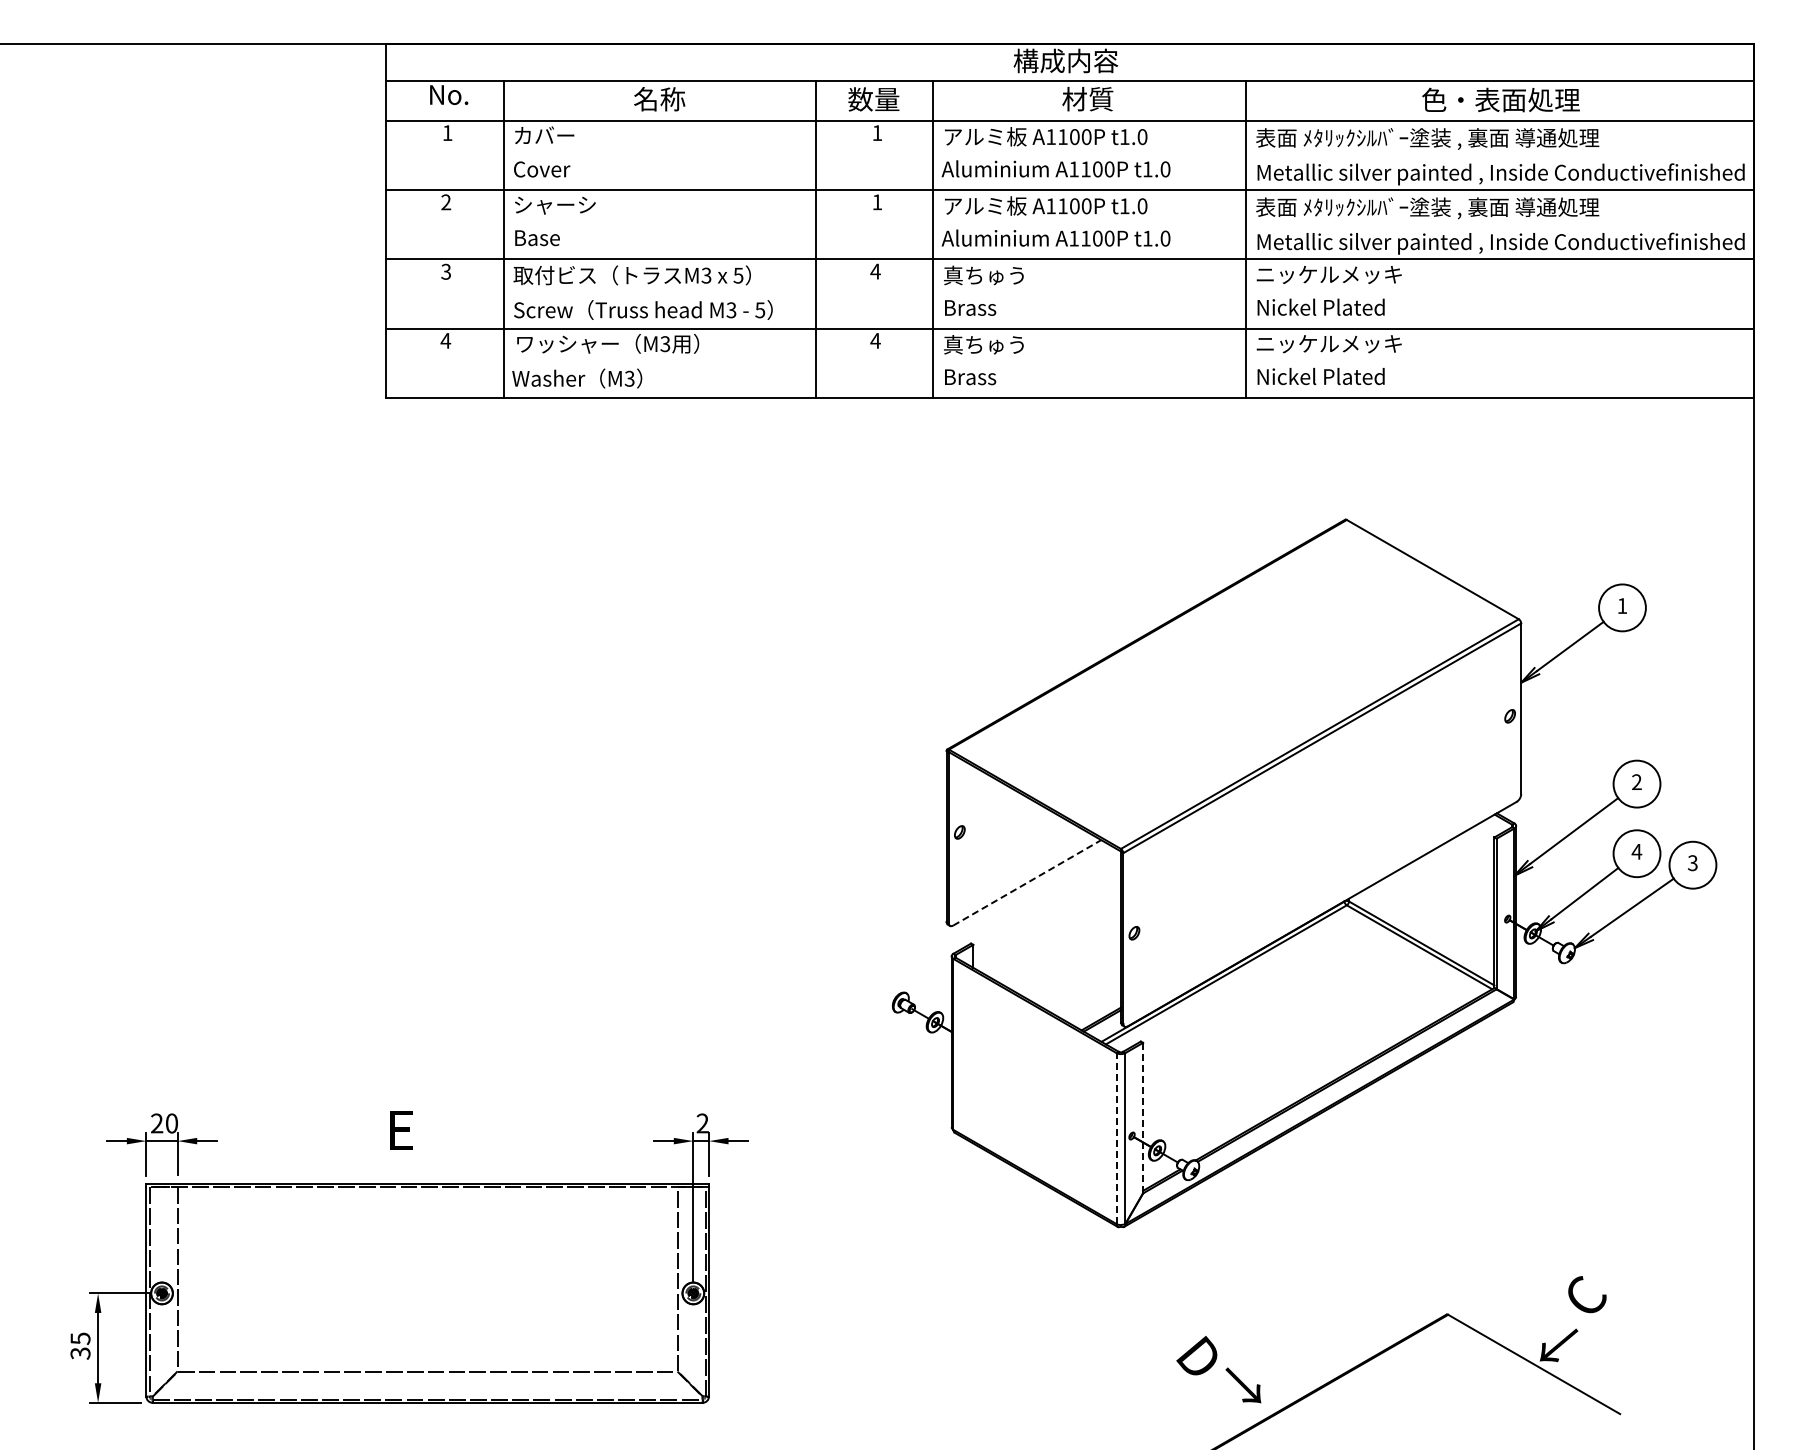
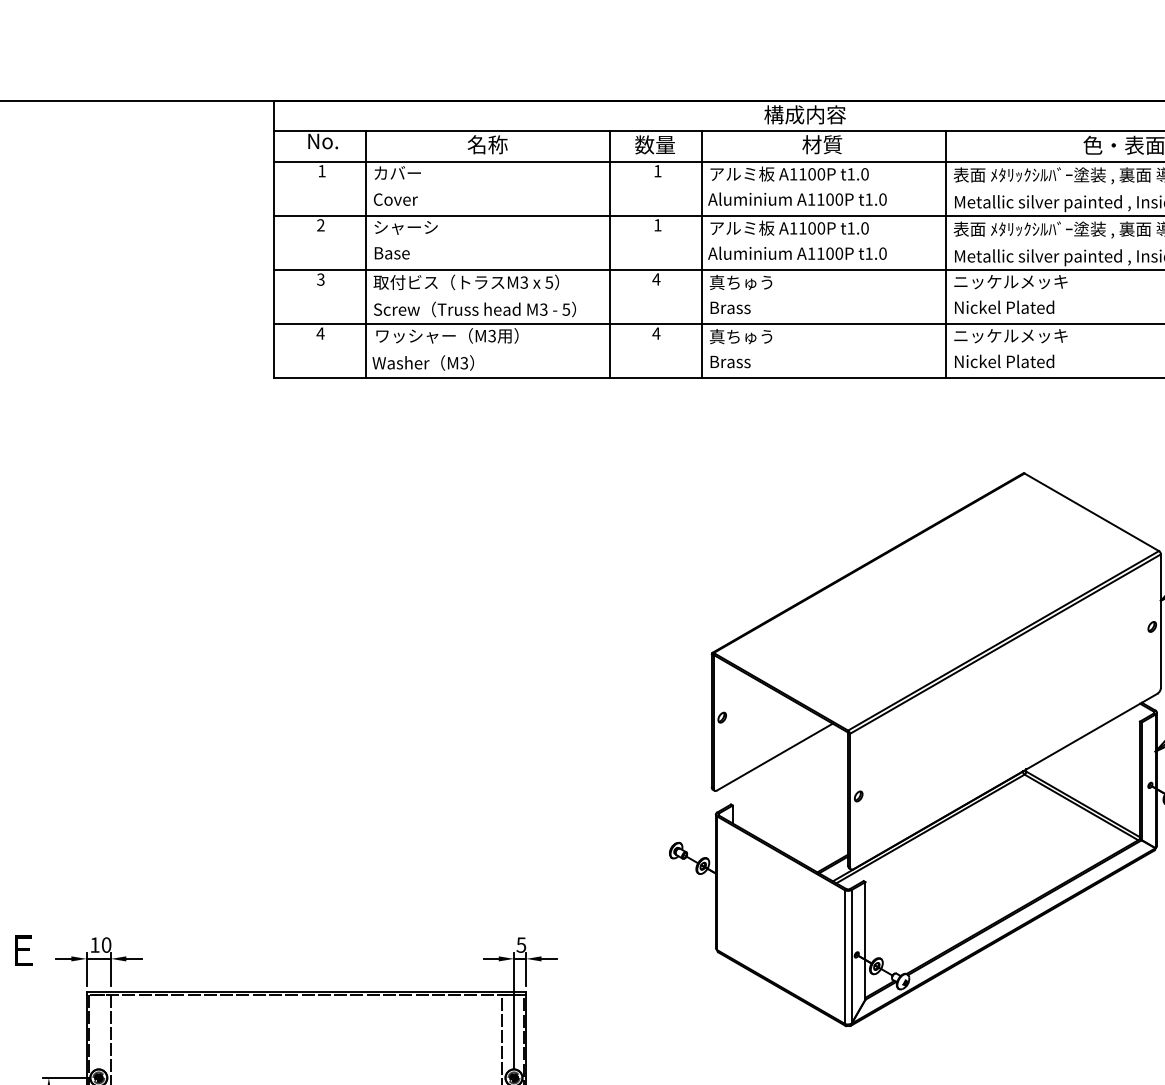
line: (1027, 882) -> (775, 756), dashed -> solid
line: (1143, 1118) -> (865, 941), dashed -> solid
text: (157, 1123) -> (95, 945), 20 -> 10
text: (702, 1123) -> (521, 945), 2 -> 5
text: (401, 1130) -> (23, 950), moved
line: (1116, 1138) -> (844, 956), dashed -> solid

